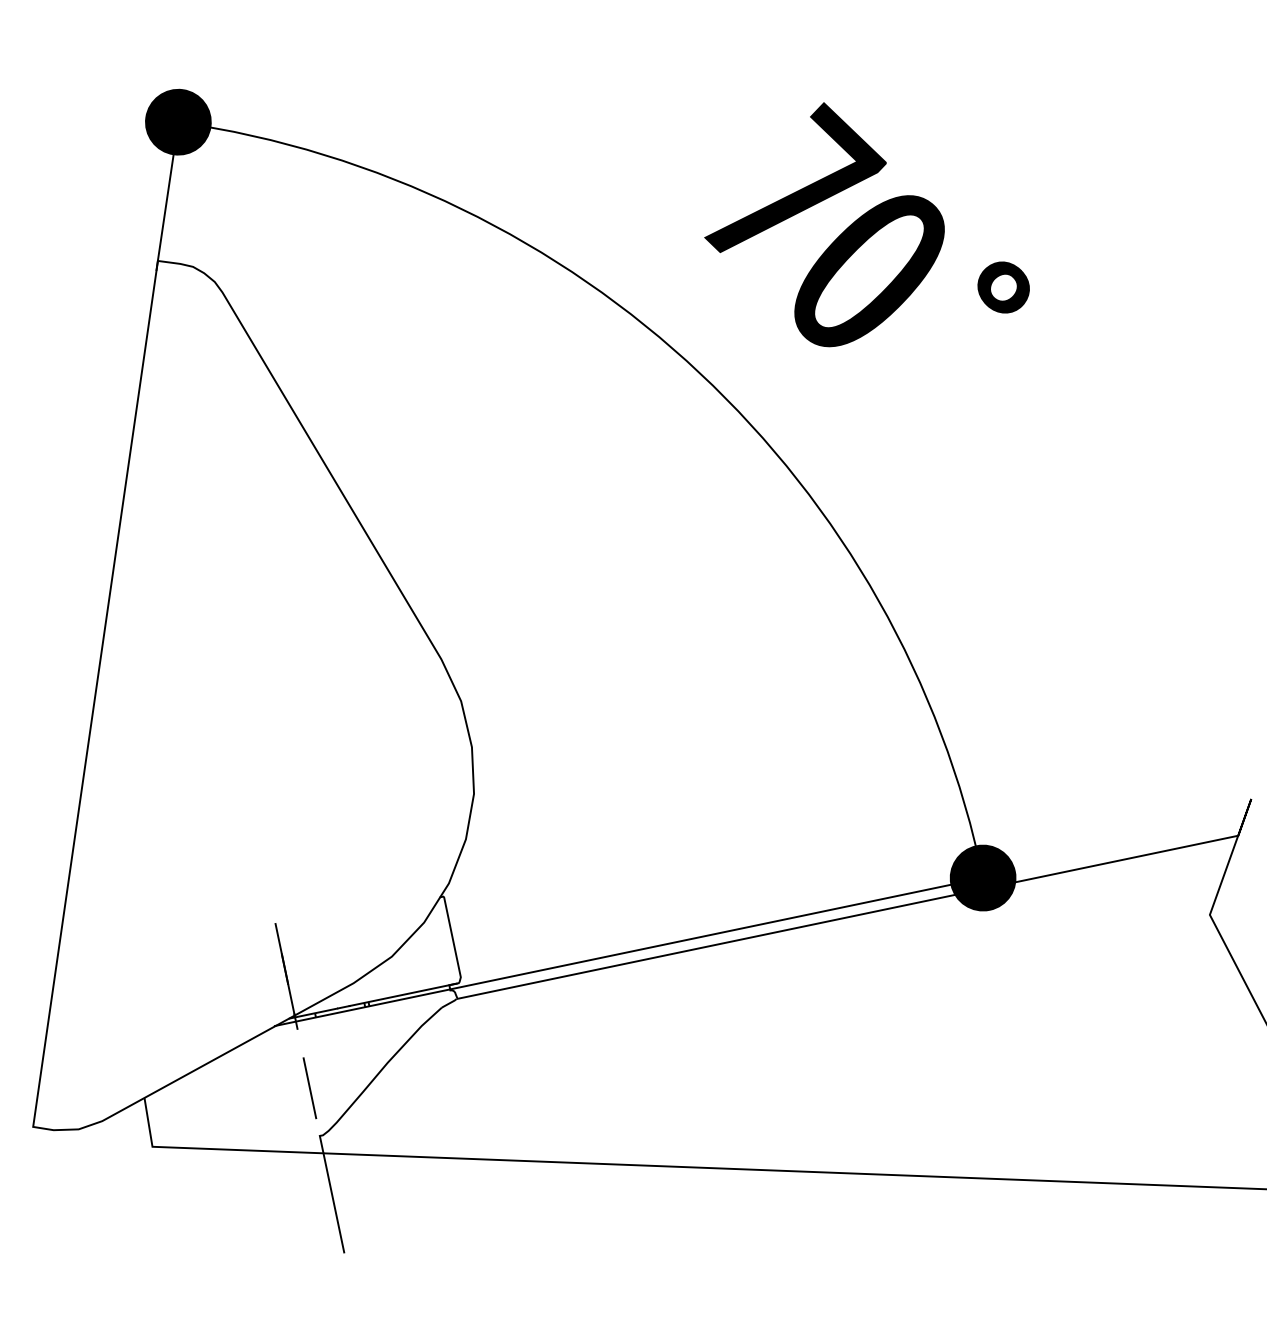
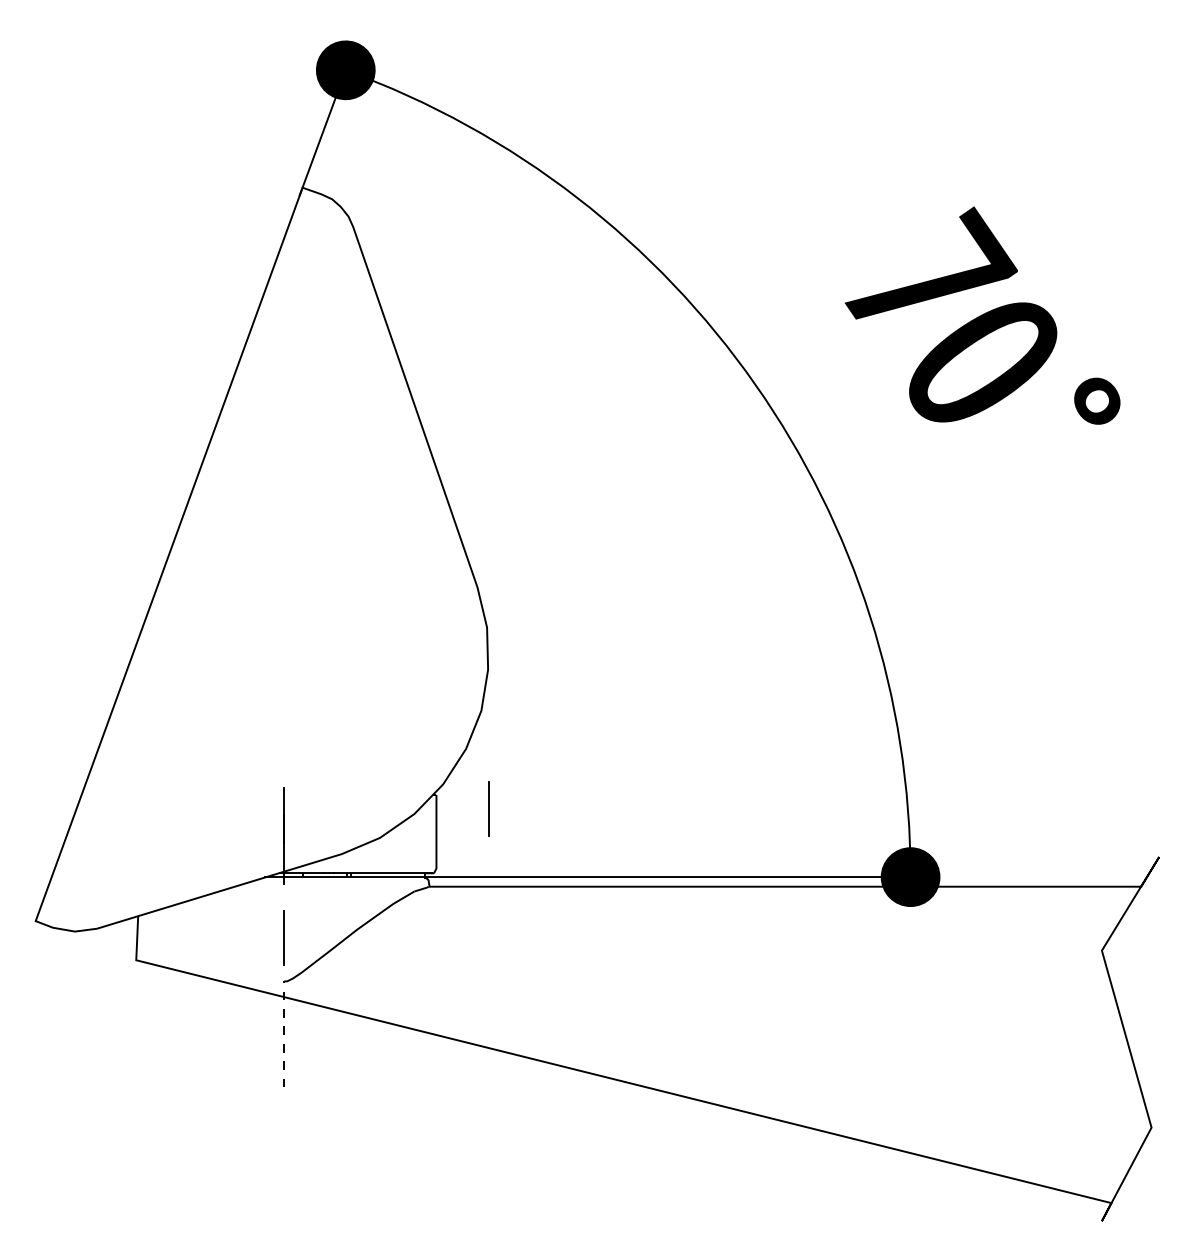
part: (858, 219) -> (982, 315), moved
line: (504, 899) -> (488, 808), added
line: (331, 1193) -> (284, 1033), solid -> dashed

